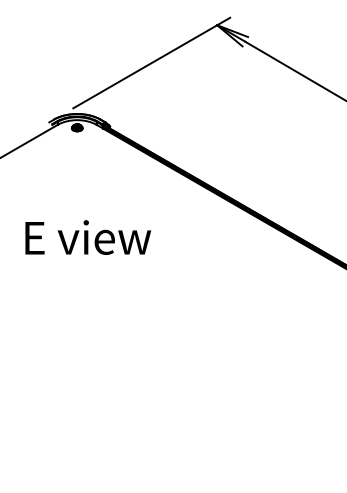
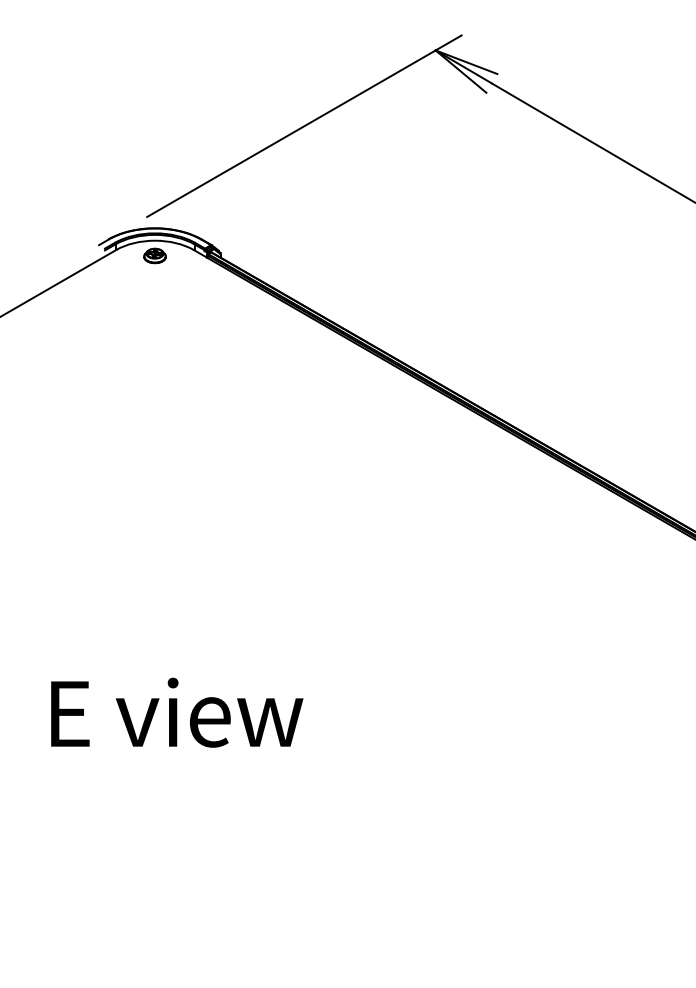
text: (88, 237) -> (177, 712), moved

